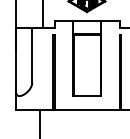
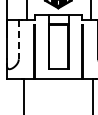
line: (31, 55) -> (18, 39), solid -> dashed

